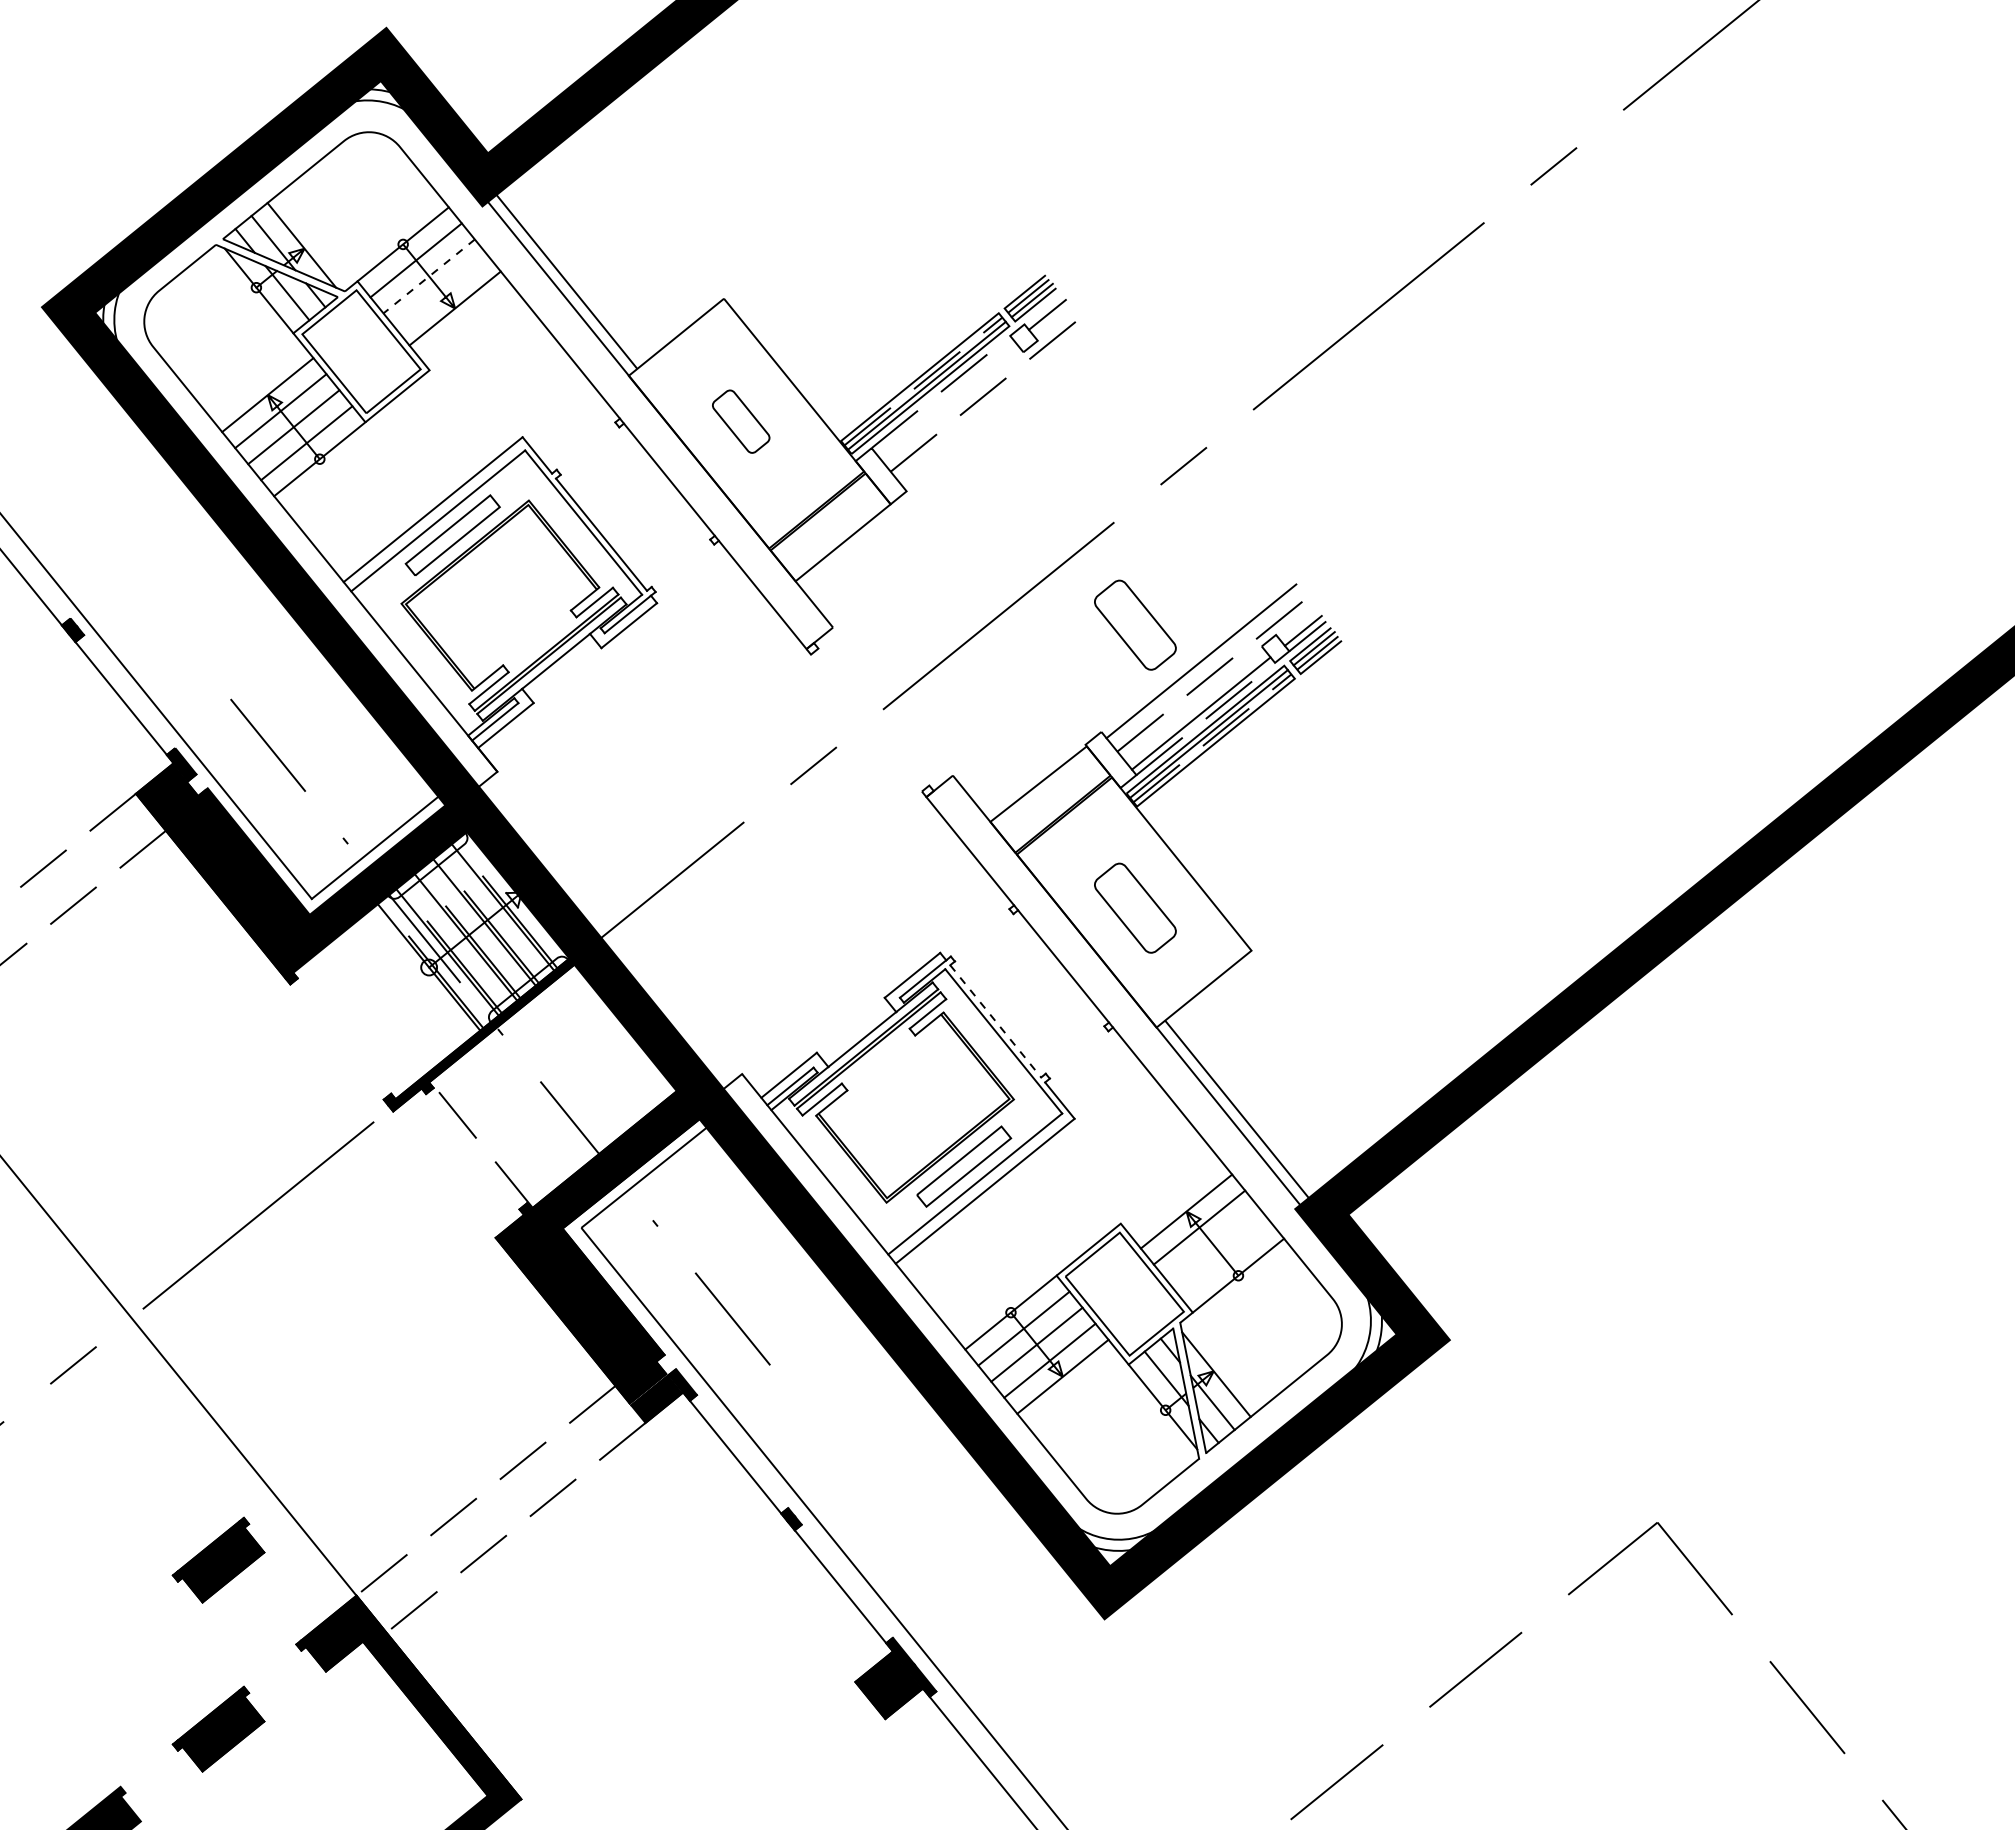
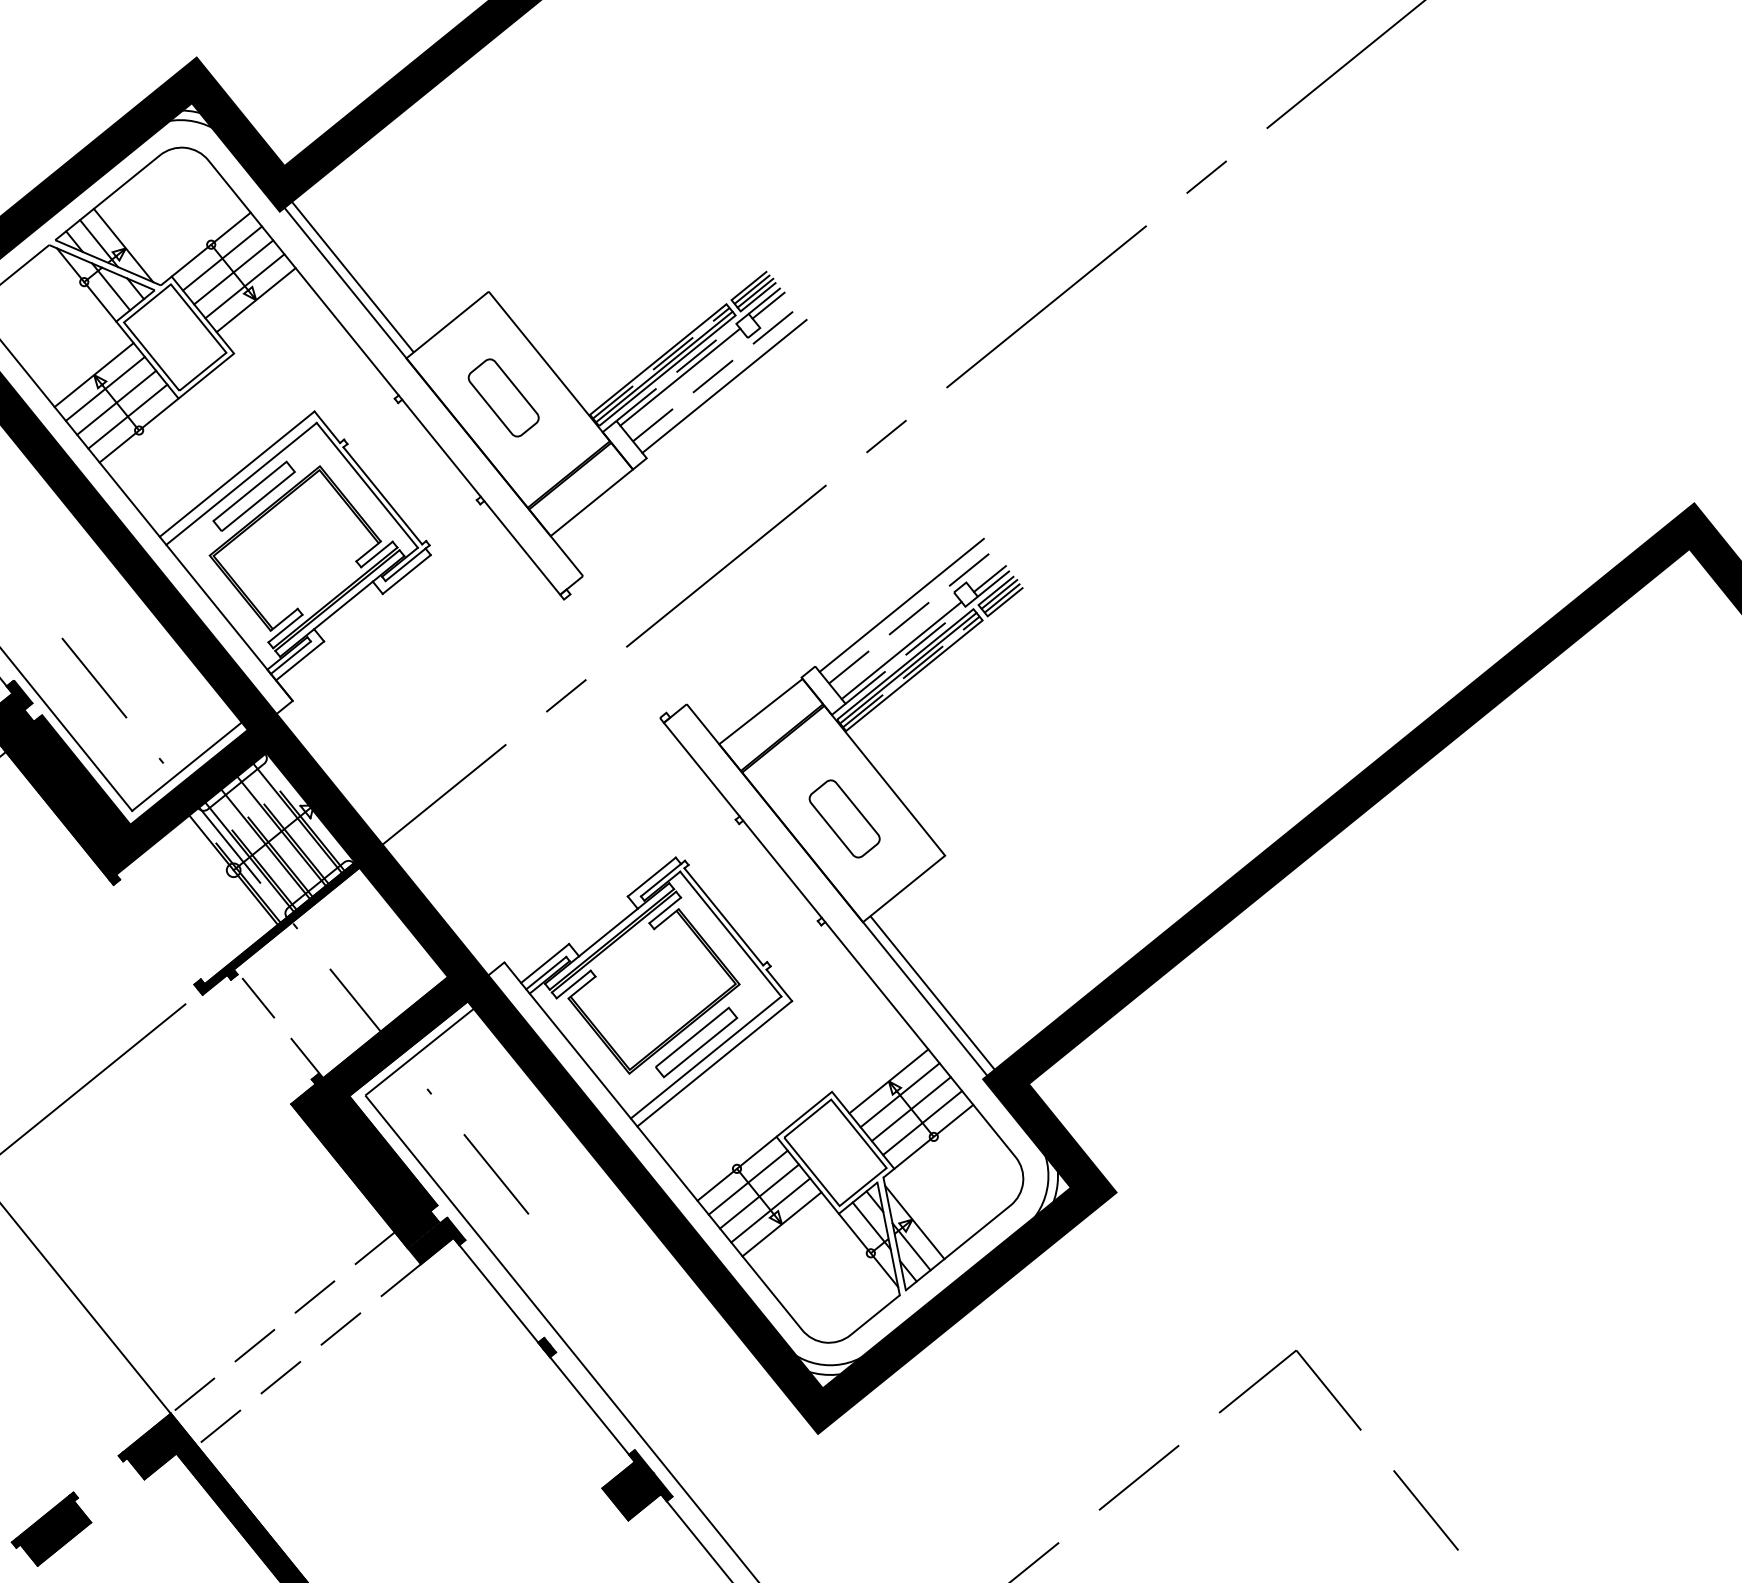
line: (429, 276) -> (234, 272), dashed -> solid
line: (441, 292) -> (244, 286), added
line: (1042, 309) -> (764, 301), added
line: (945, 397) -> (680, 377), added
line: (996, 408) -> (724, 386), added
part: (740, 421) -> (503, 397), size x1.43
part: (1135, 624) -> (844, 573), removed
line: (996, 1021) -> (724, 916), dashed -> solid
line: (1212, 1243) -> (911, 1109), added
line: (1225, 1259) -> (922, 1122), added
part: (218, 1559) -> (51, 1382), removed

